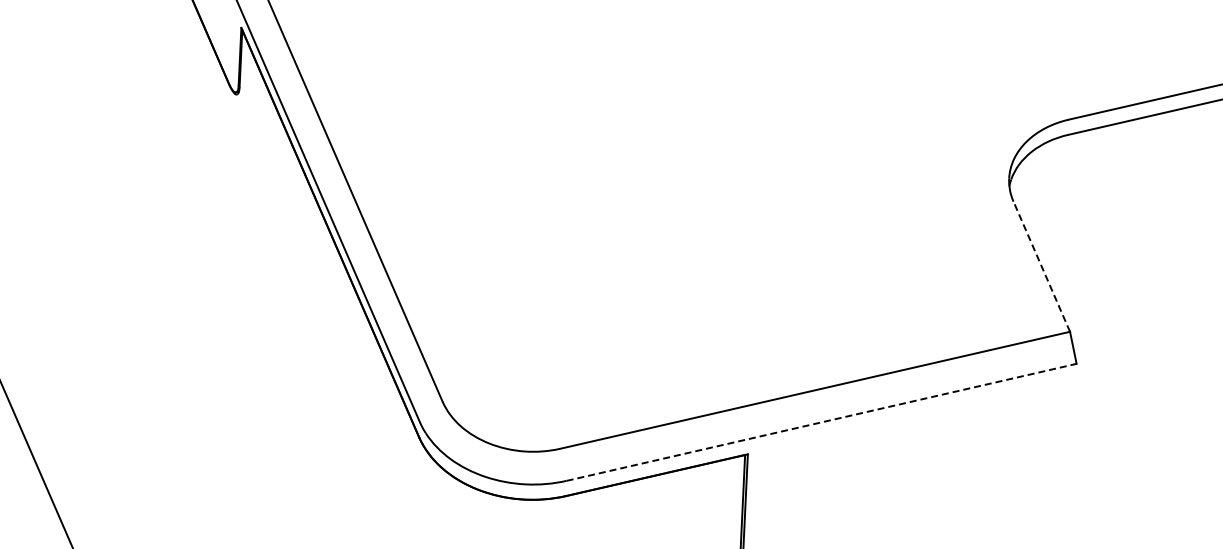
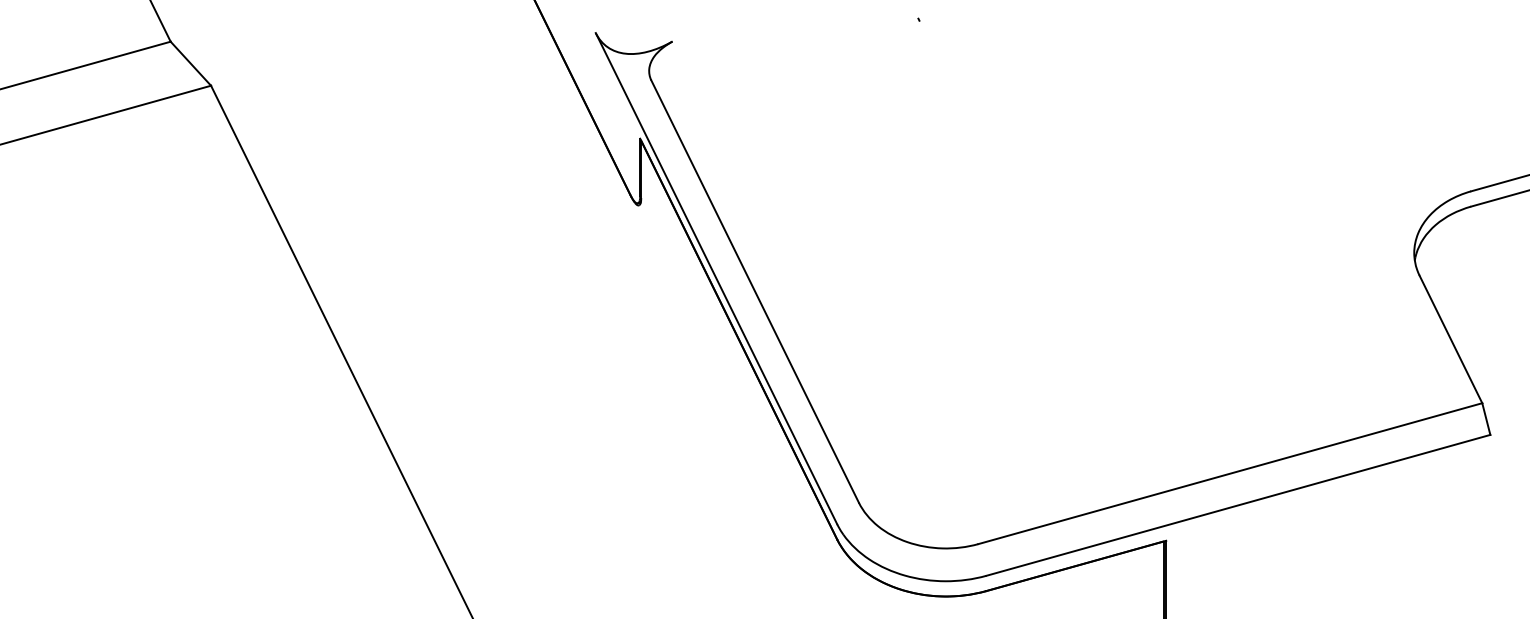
line: (1041, 266) -> (1450, 339), dashed -> solid
line: (821, 422) -> (1238, 505), dashed -> solid

